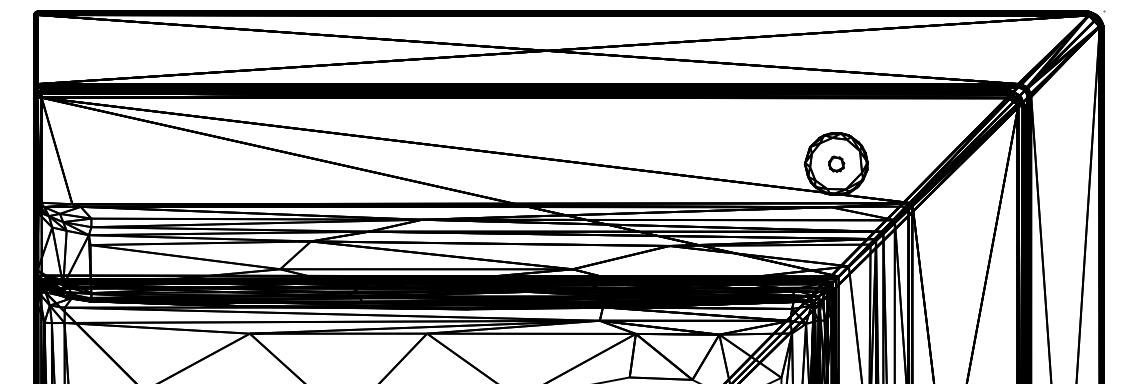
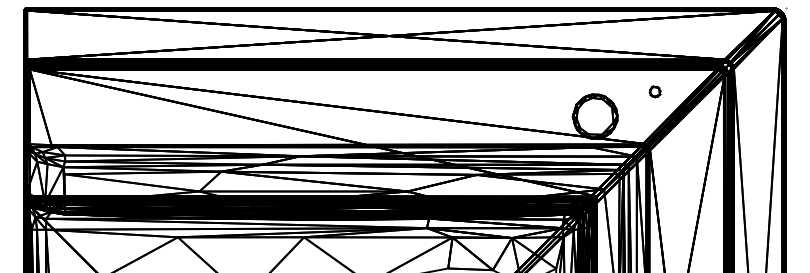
part: (836, 163) -> (655, 91), moved

